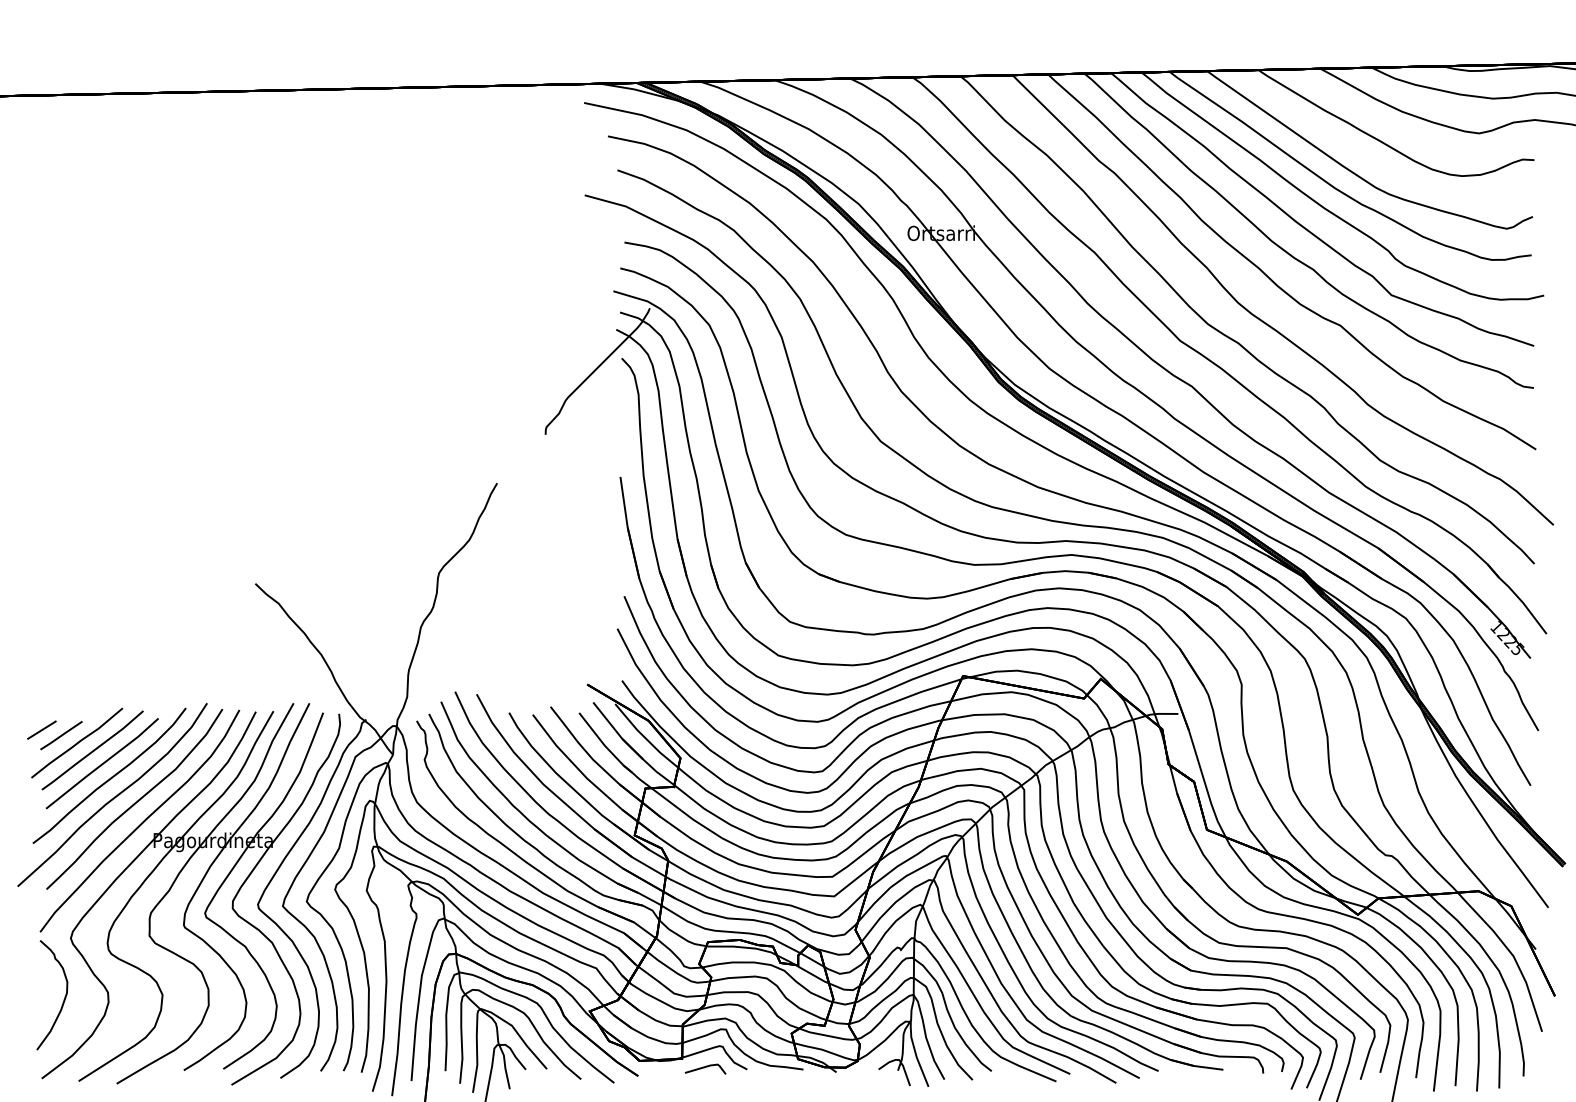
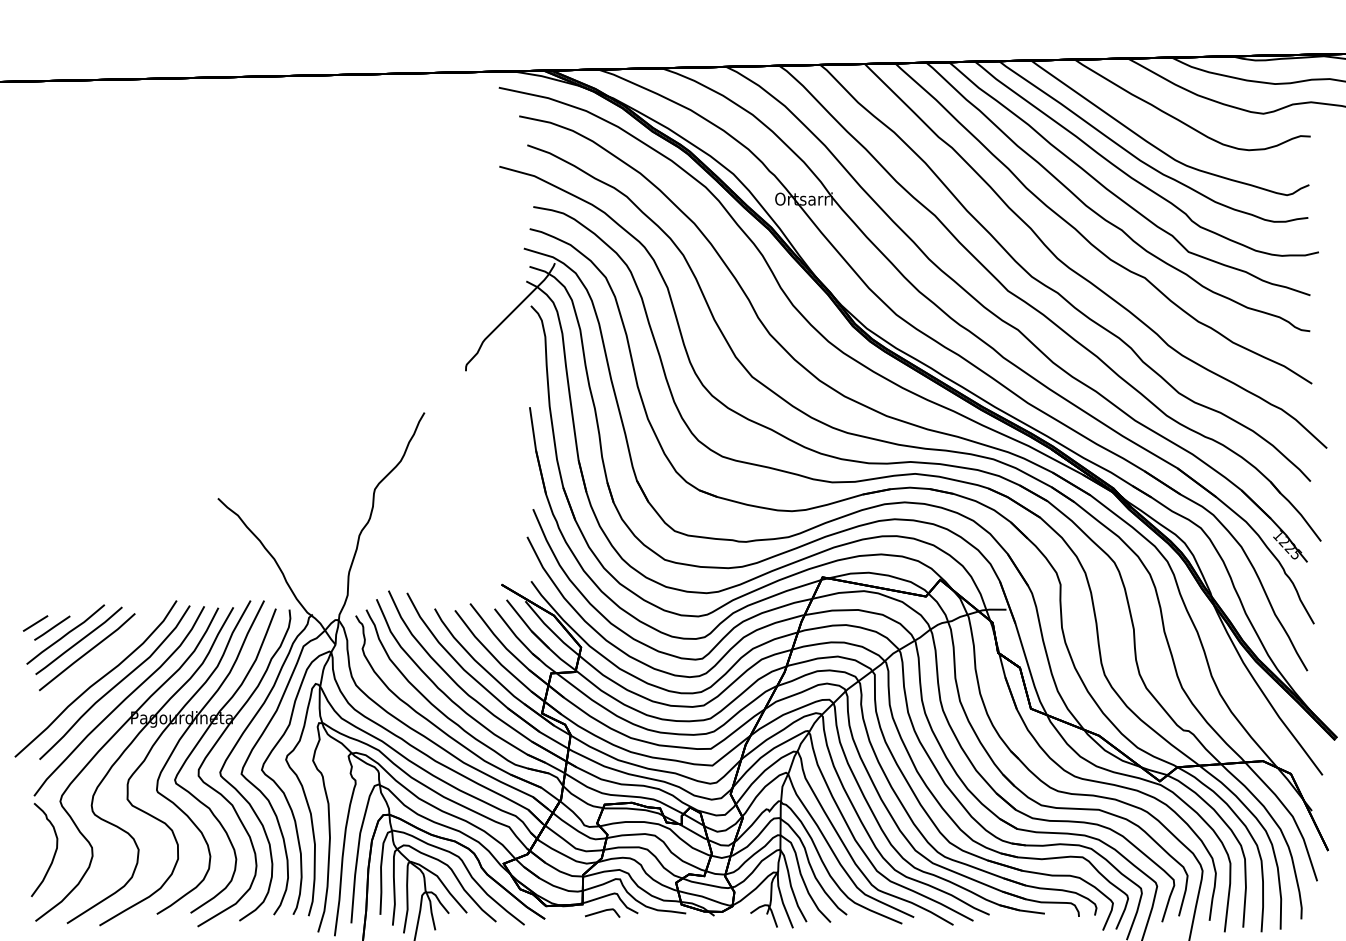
part: (109, 775) -> (93, 662), removed

